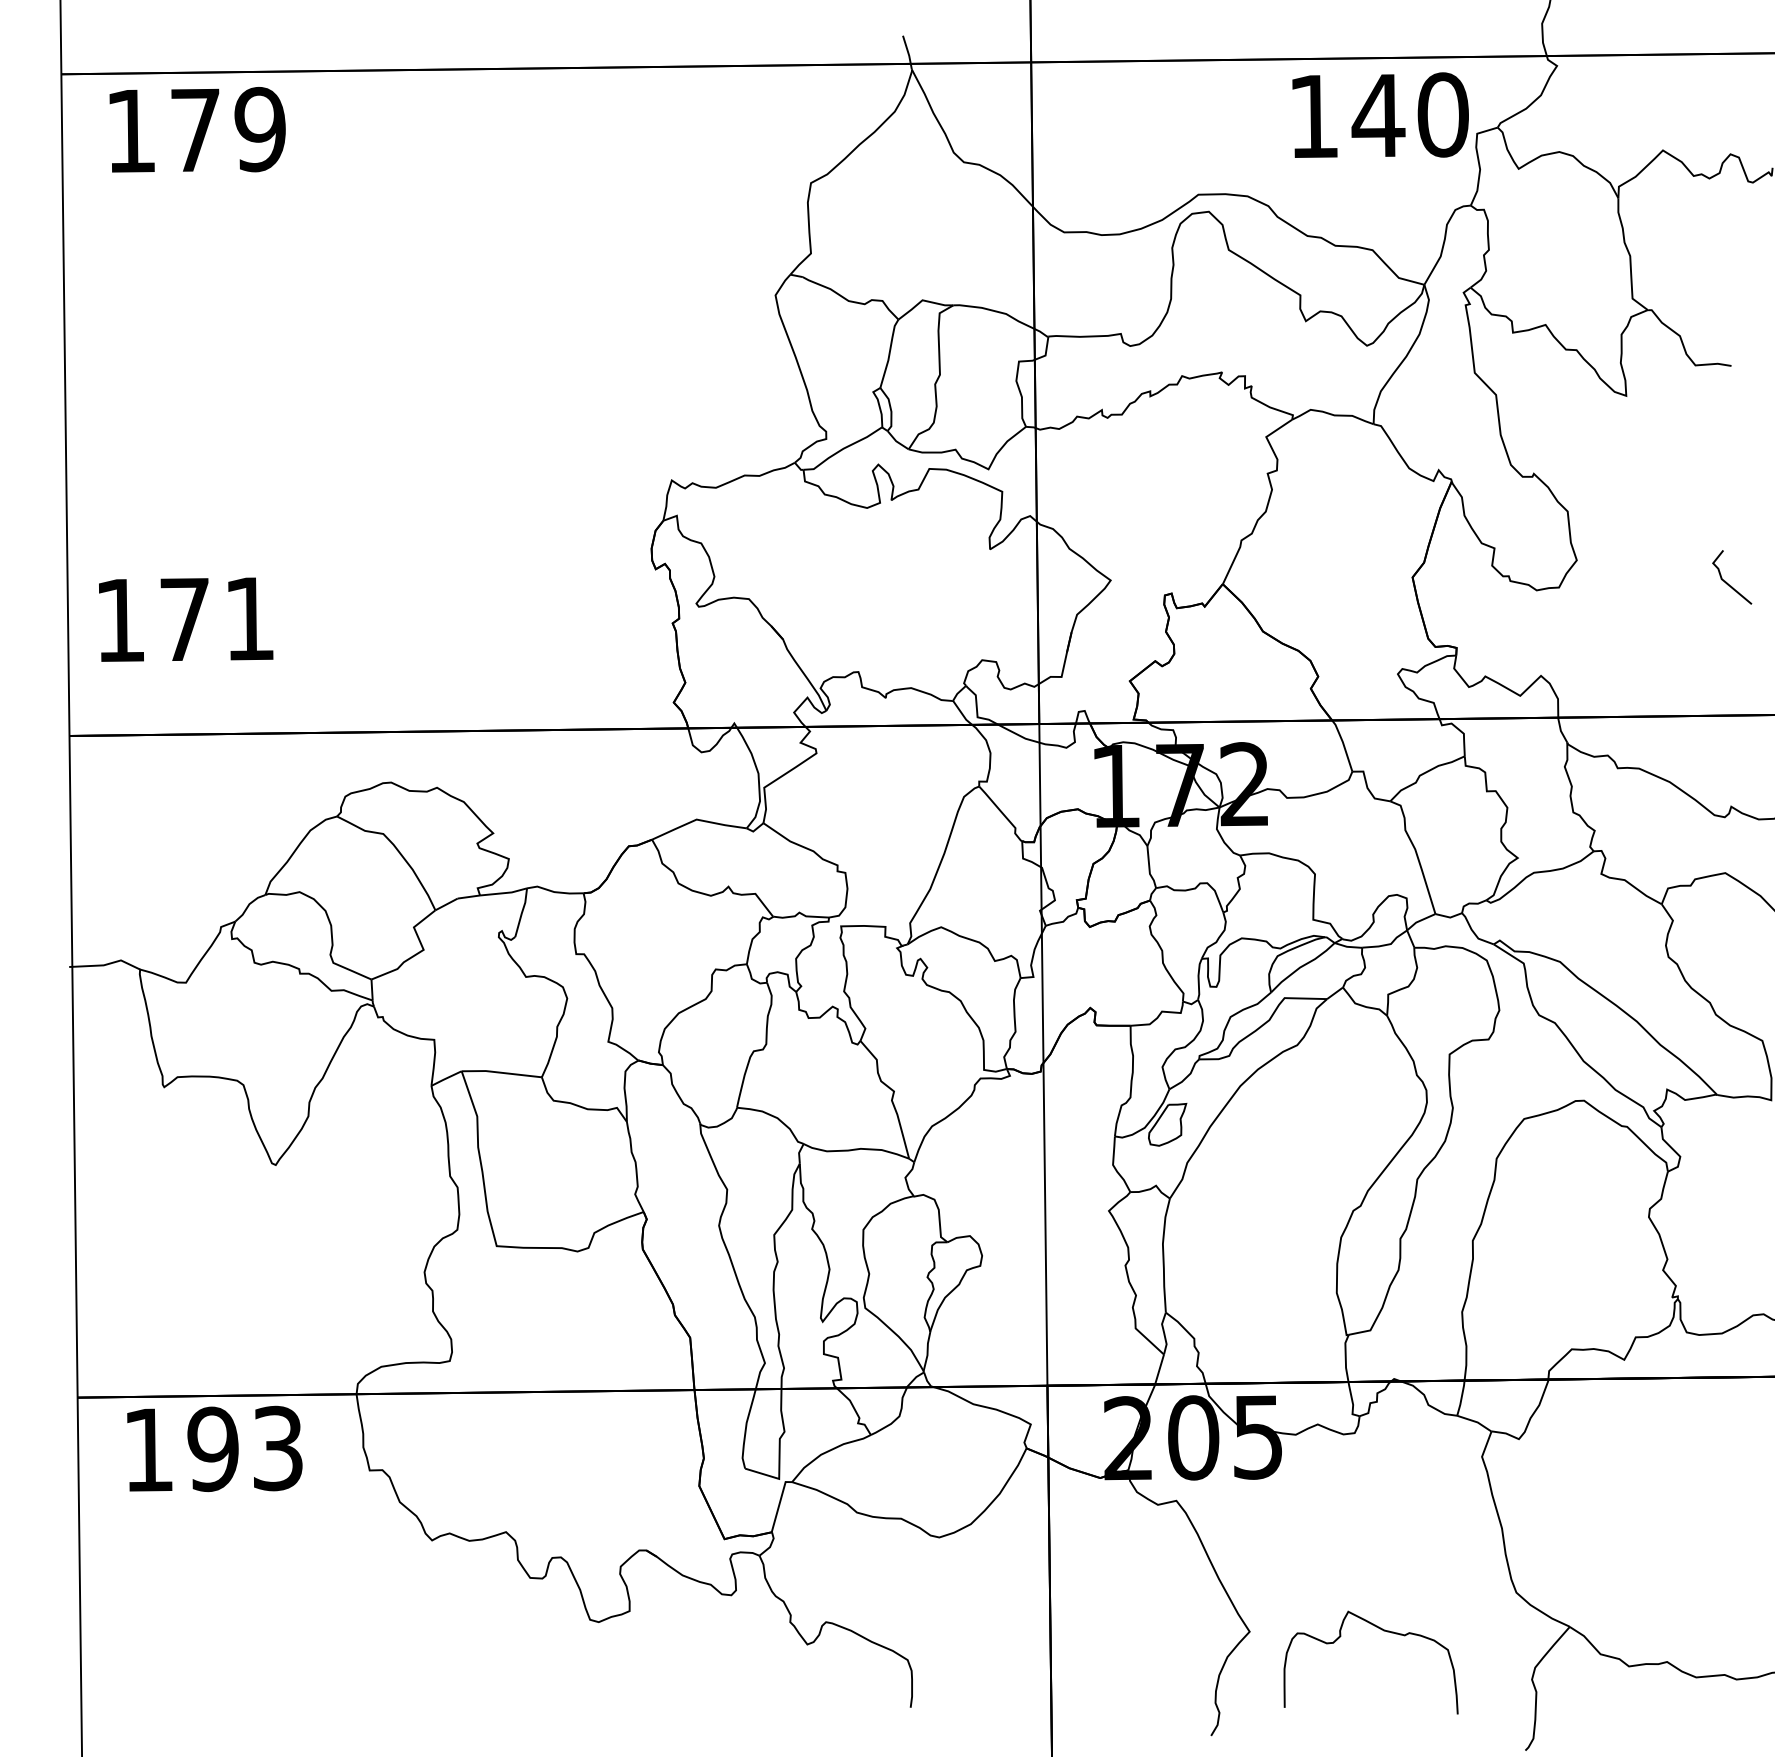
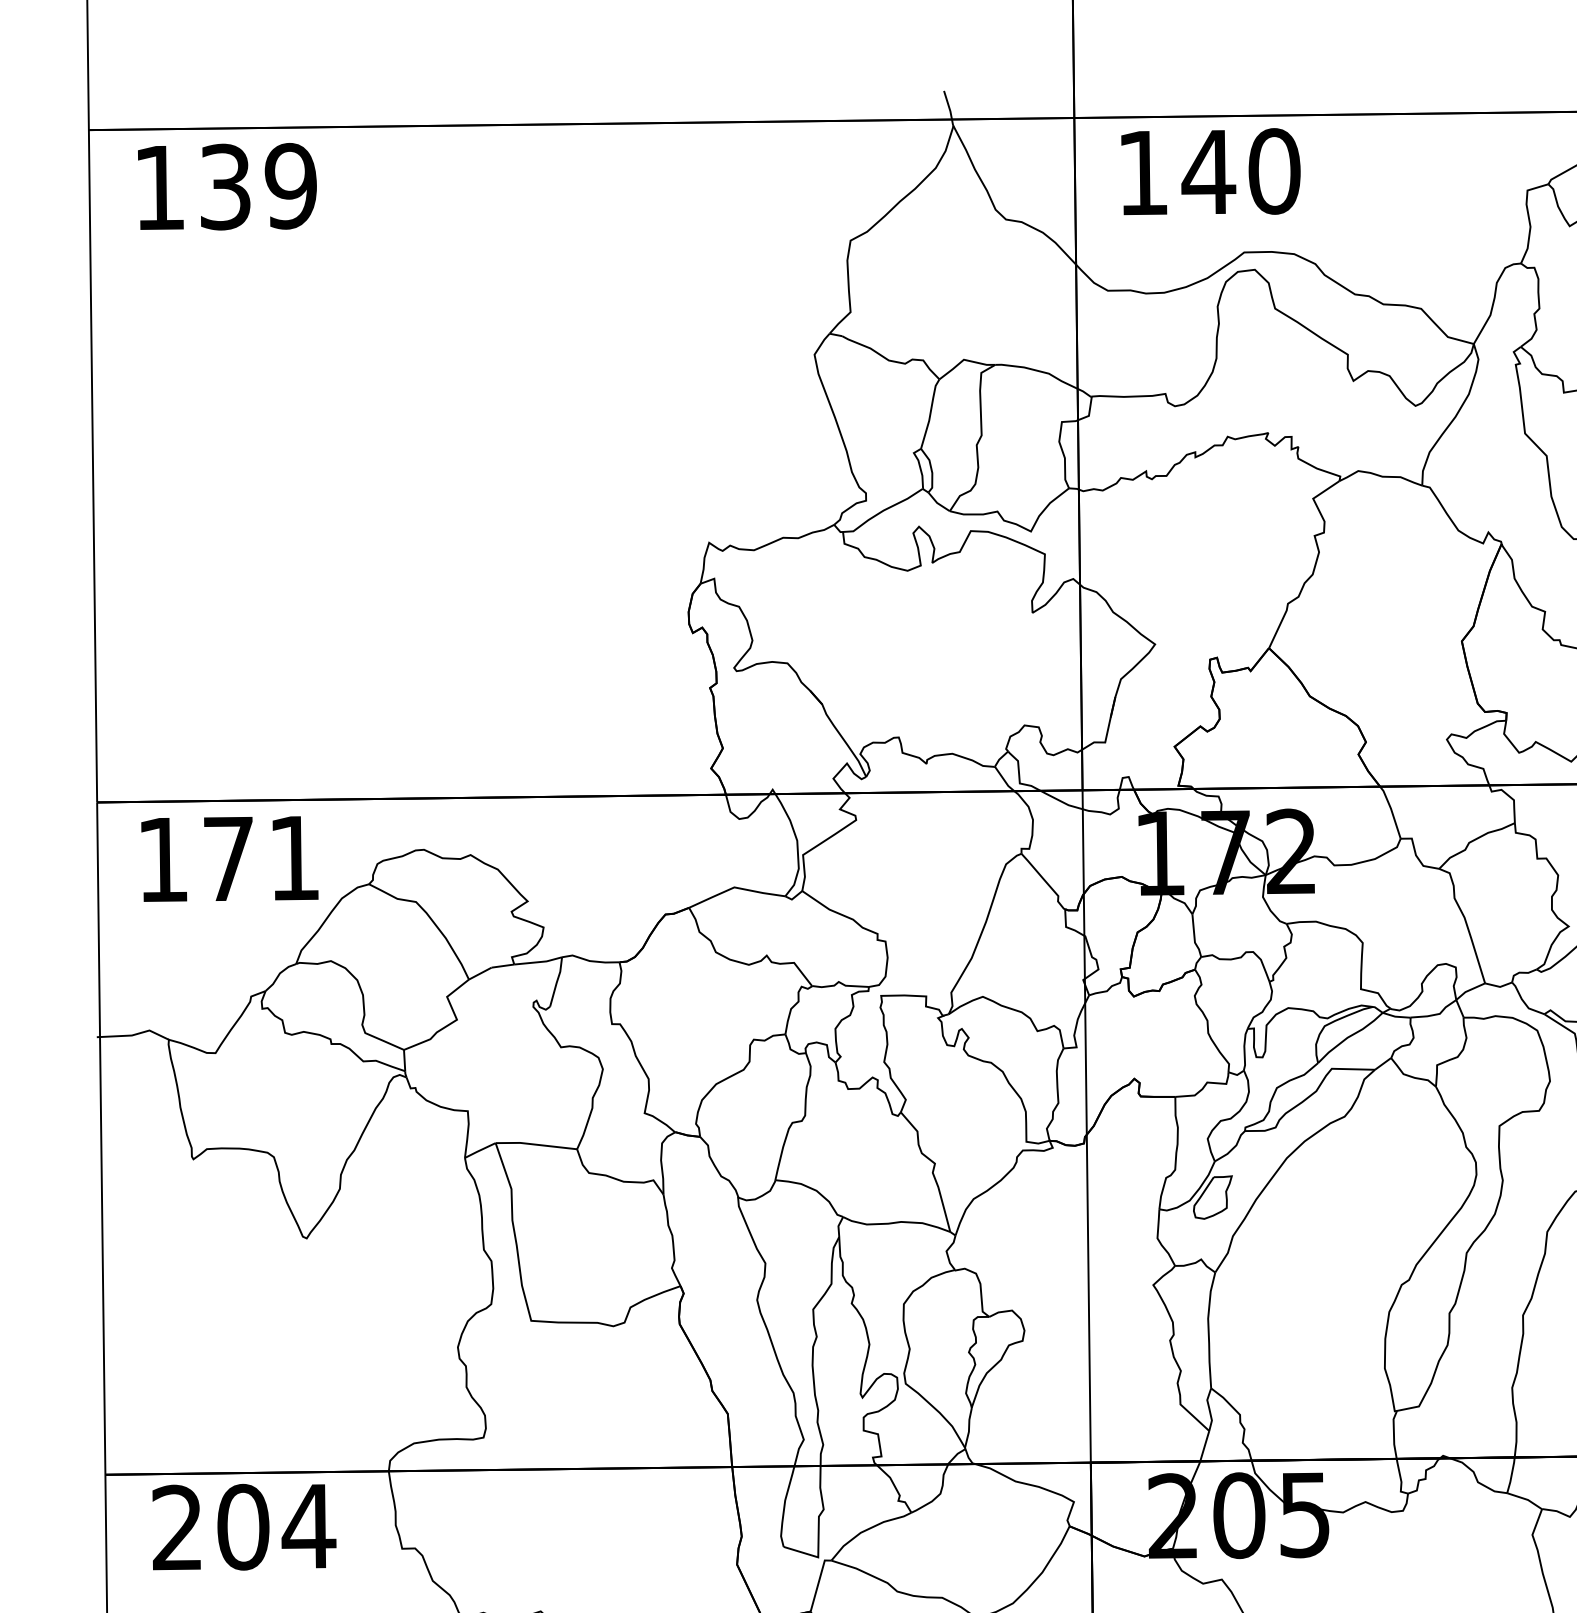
text: (1380, 114) -> (1210, 170), moved
text: (195, 130) -> (225, 187), 179 -> 139
text: (186, 619) -> (230, 858), moved
text: (214, 1448) -> (244, 1526), 193 -> 204

